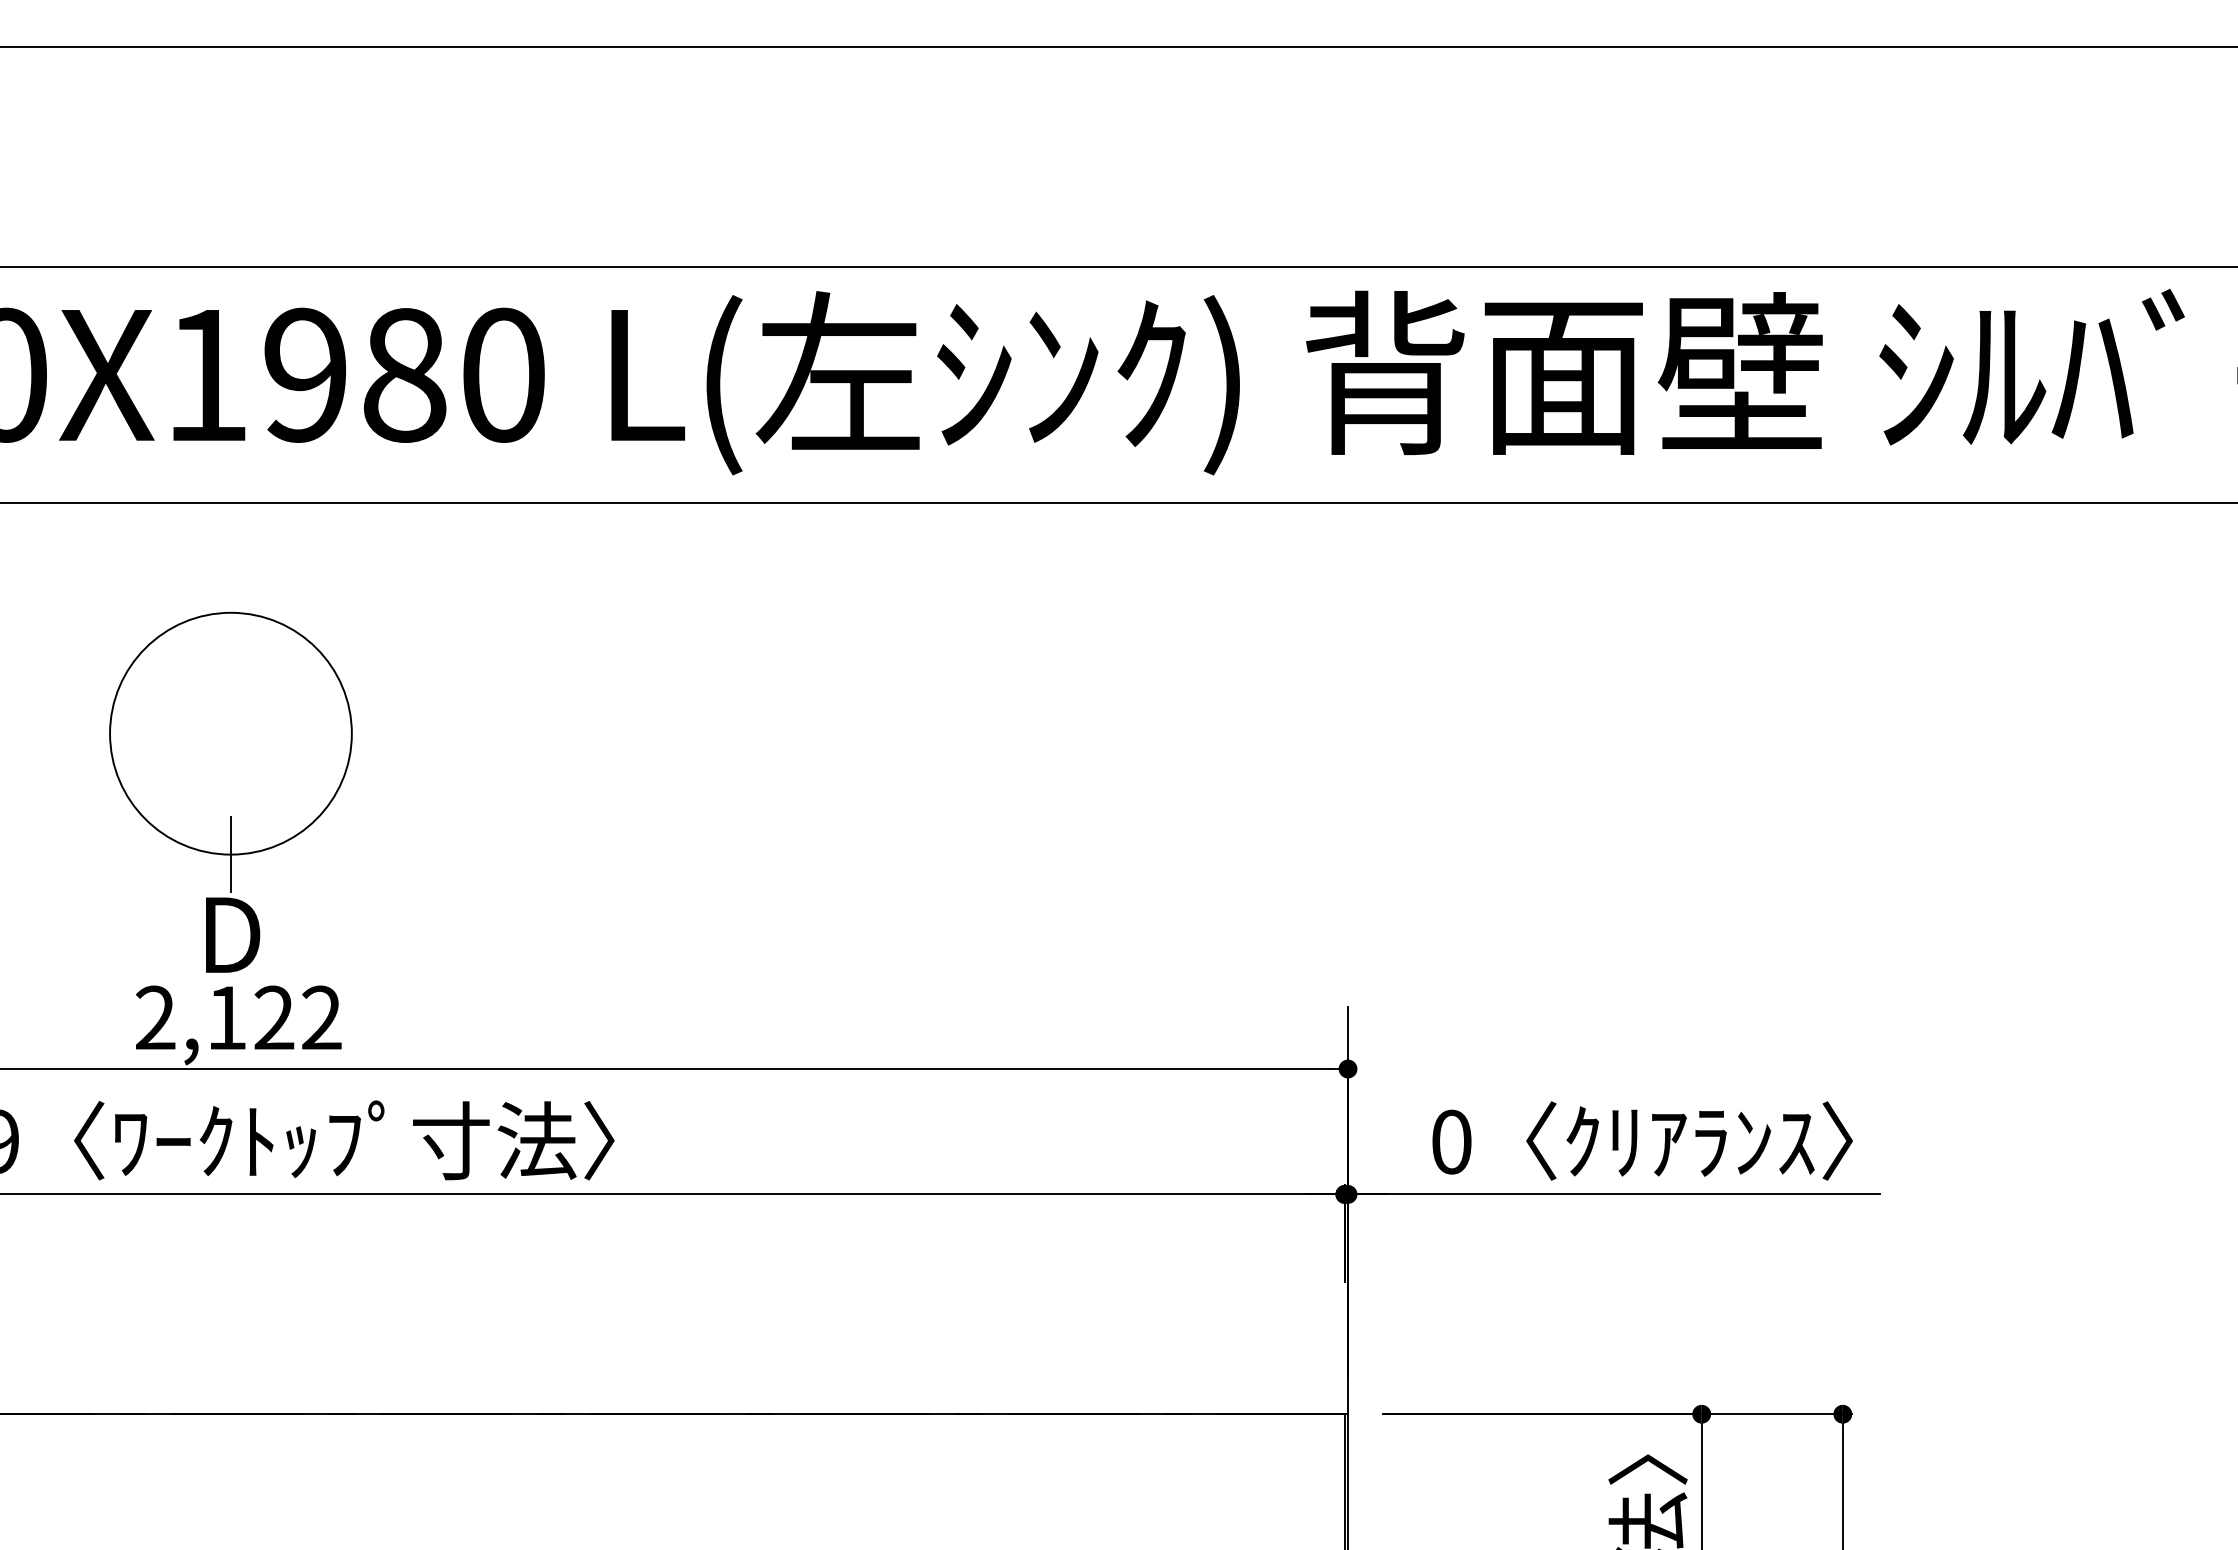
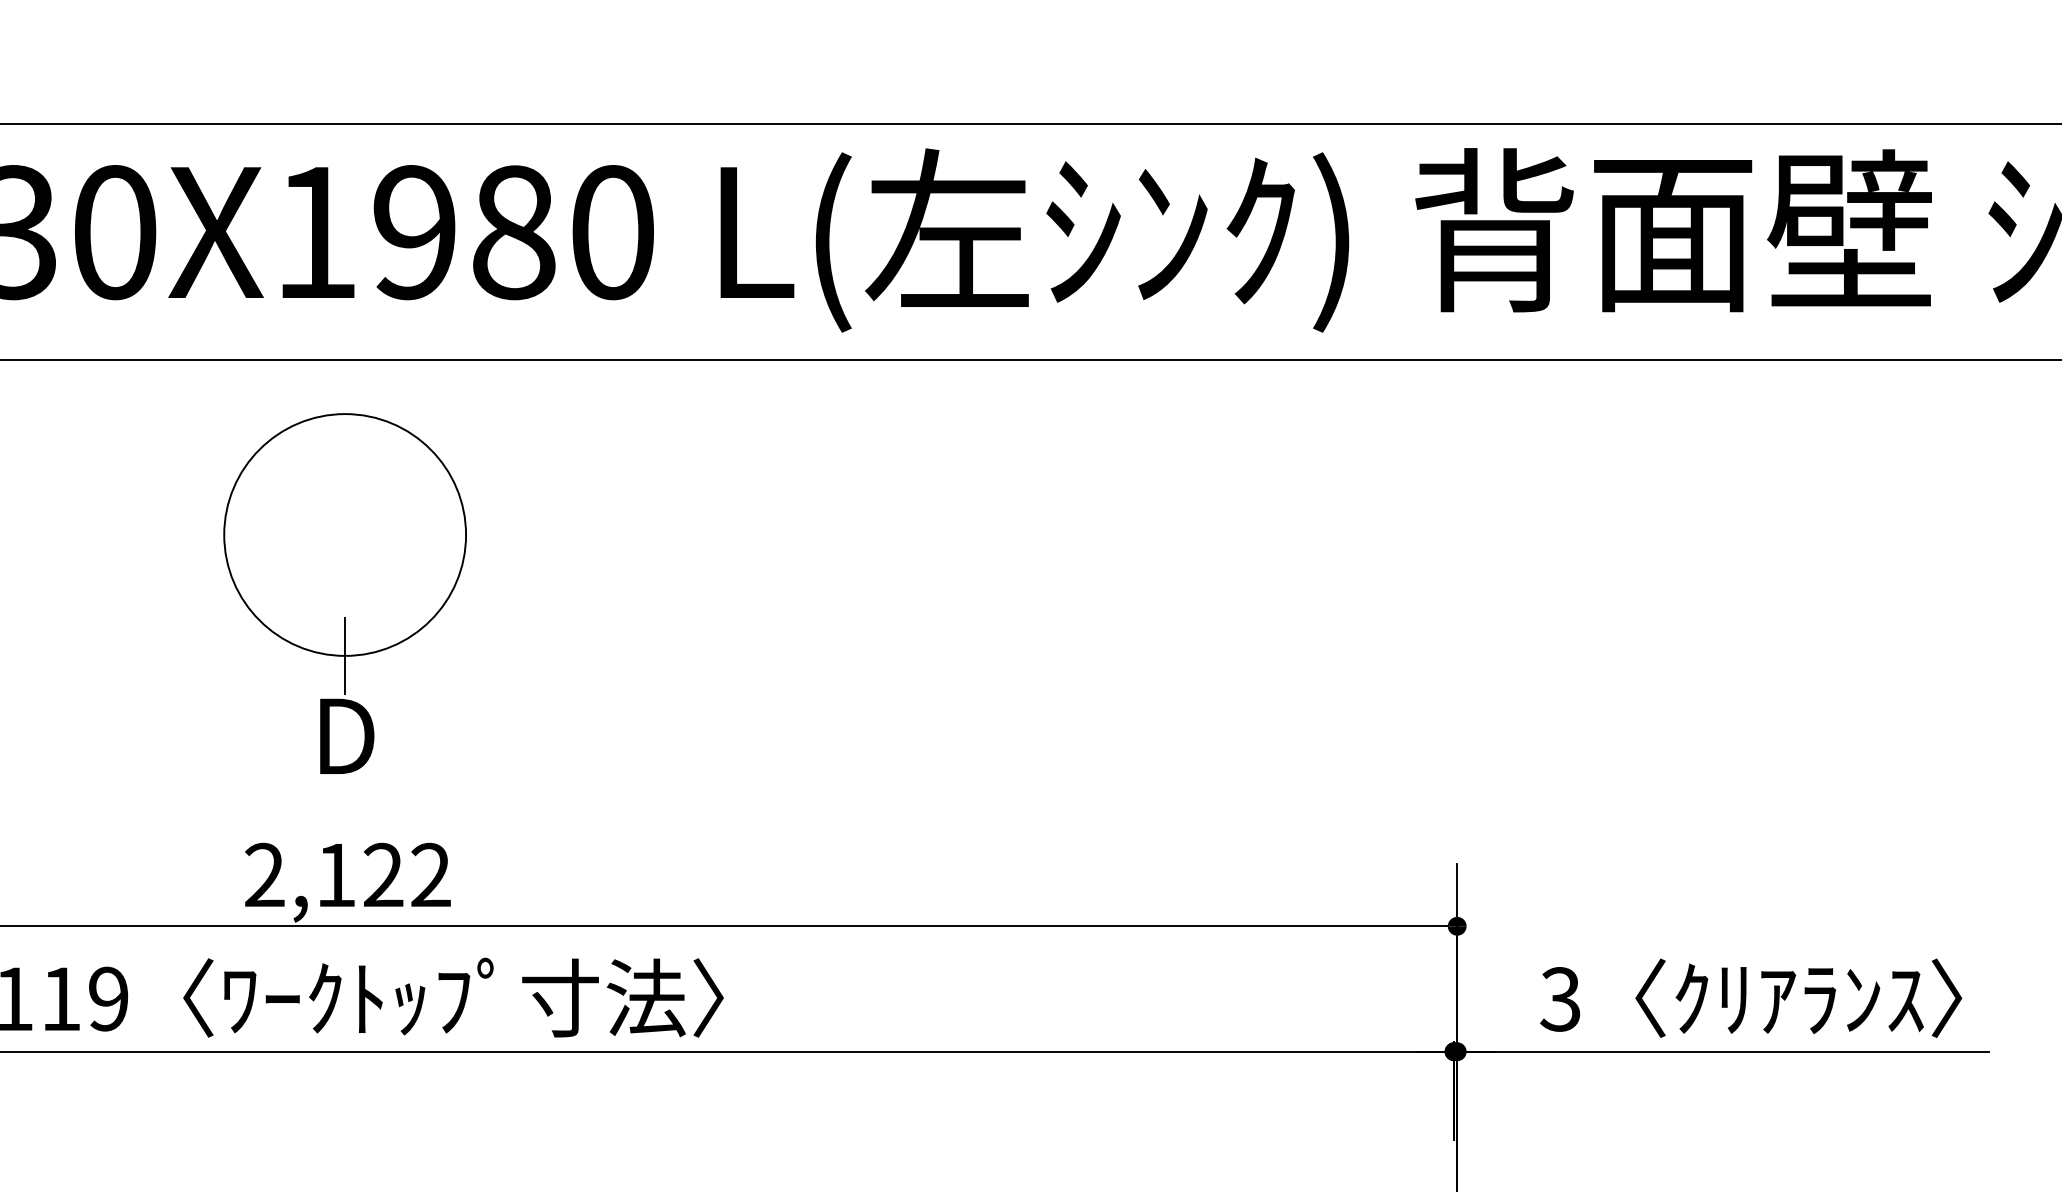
part: (230, 791) -> (344, 592), moved
text: (1451, 1141) -> (1560, 998), 0 -> 3

